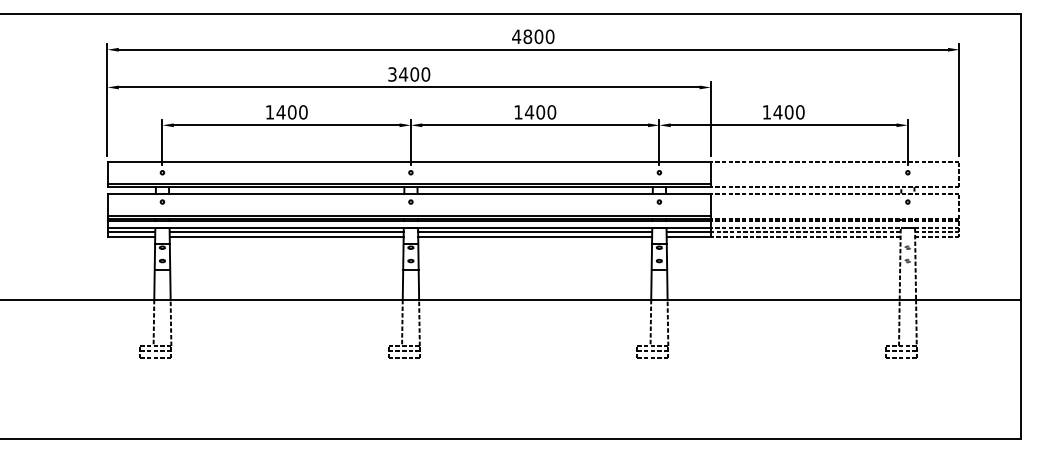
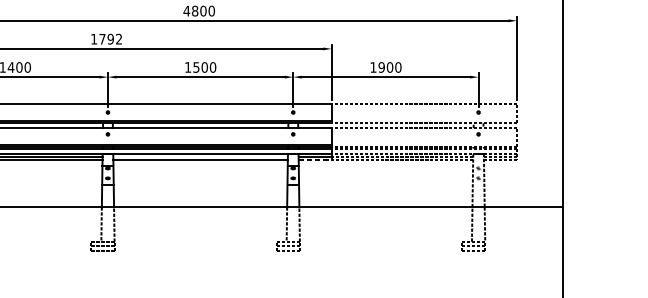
text: (409, 74) -> (106, 39), 3400 -> 1792
text: (529, 112) -> (196, 67), 1400 -> 1500
text: (777, 112) -> (381, 67), 1400 -> 1900
line: (535, 231) -> (200, 156), removed
line: (689, 236) -> (315, 160), solid -> dashed

